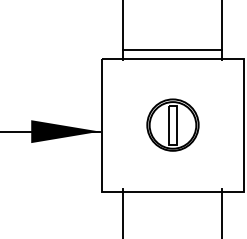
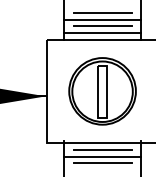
line: (173, 24) -> (102, 12), added
line: (172, 33) -> (102, 19), added
line: (173, 41) -> (102, 26), added
part: (172, 124) -> (102, 90), size x1.67
line: (173, 200) -> (102, 149), added
line: (172, 209) -> (102, 156), added
line: (173, 217) -> (102, 163), added

